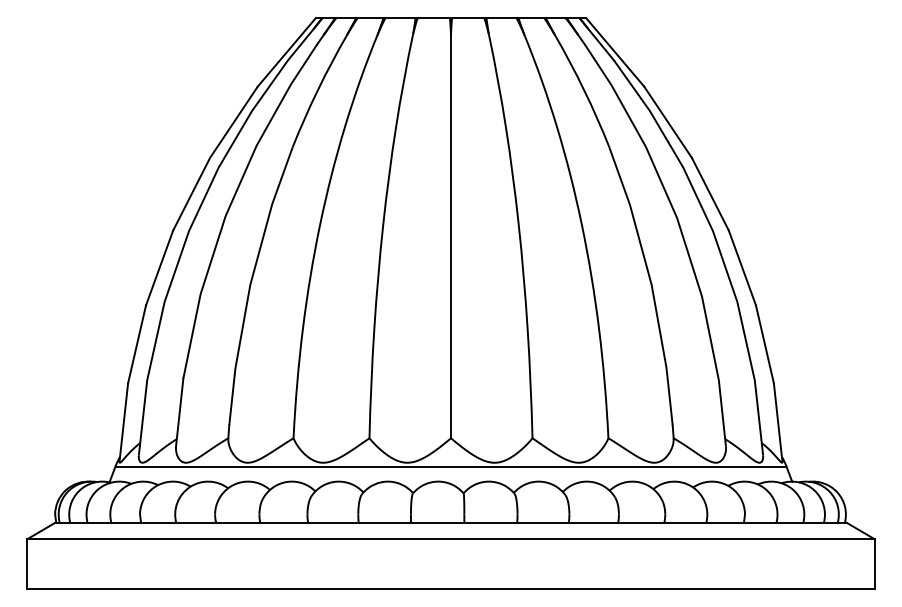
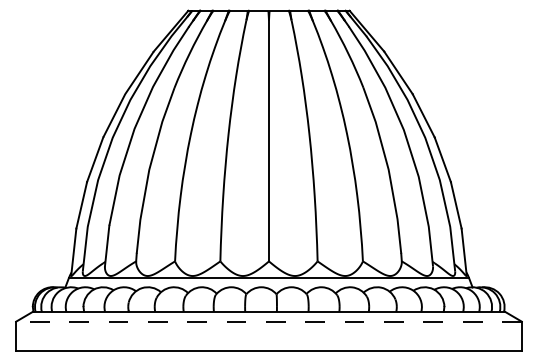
line: (451, 539) -> (269, 321), solid -> dashed

